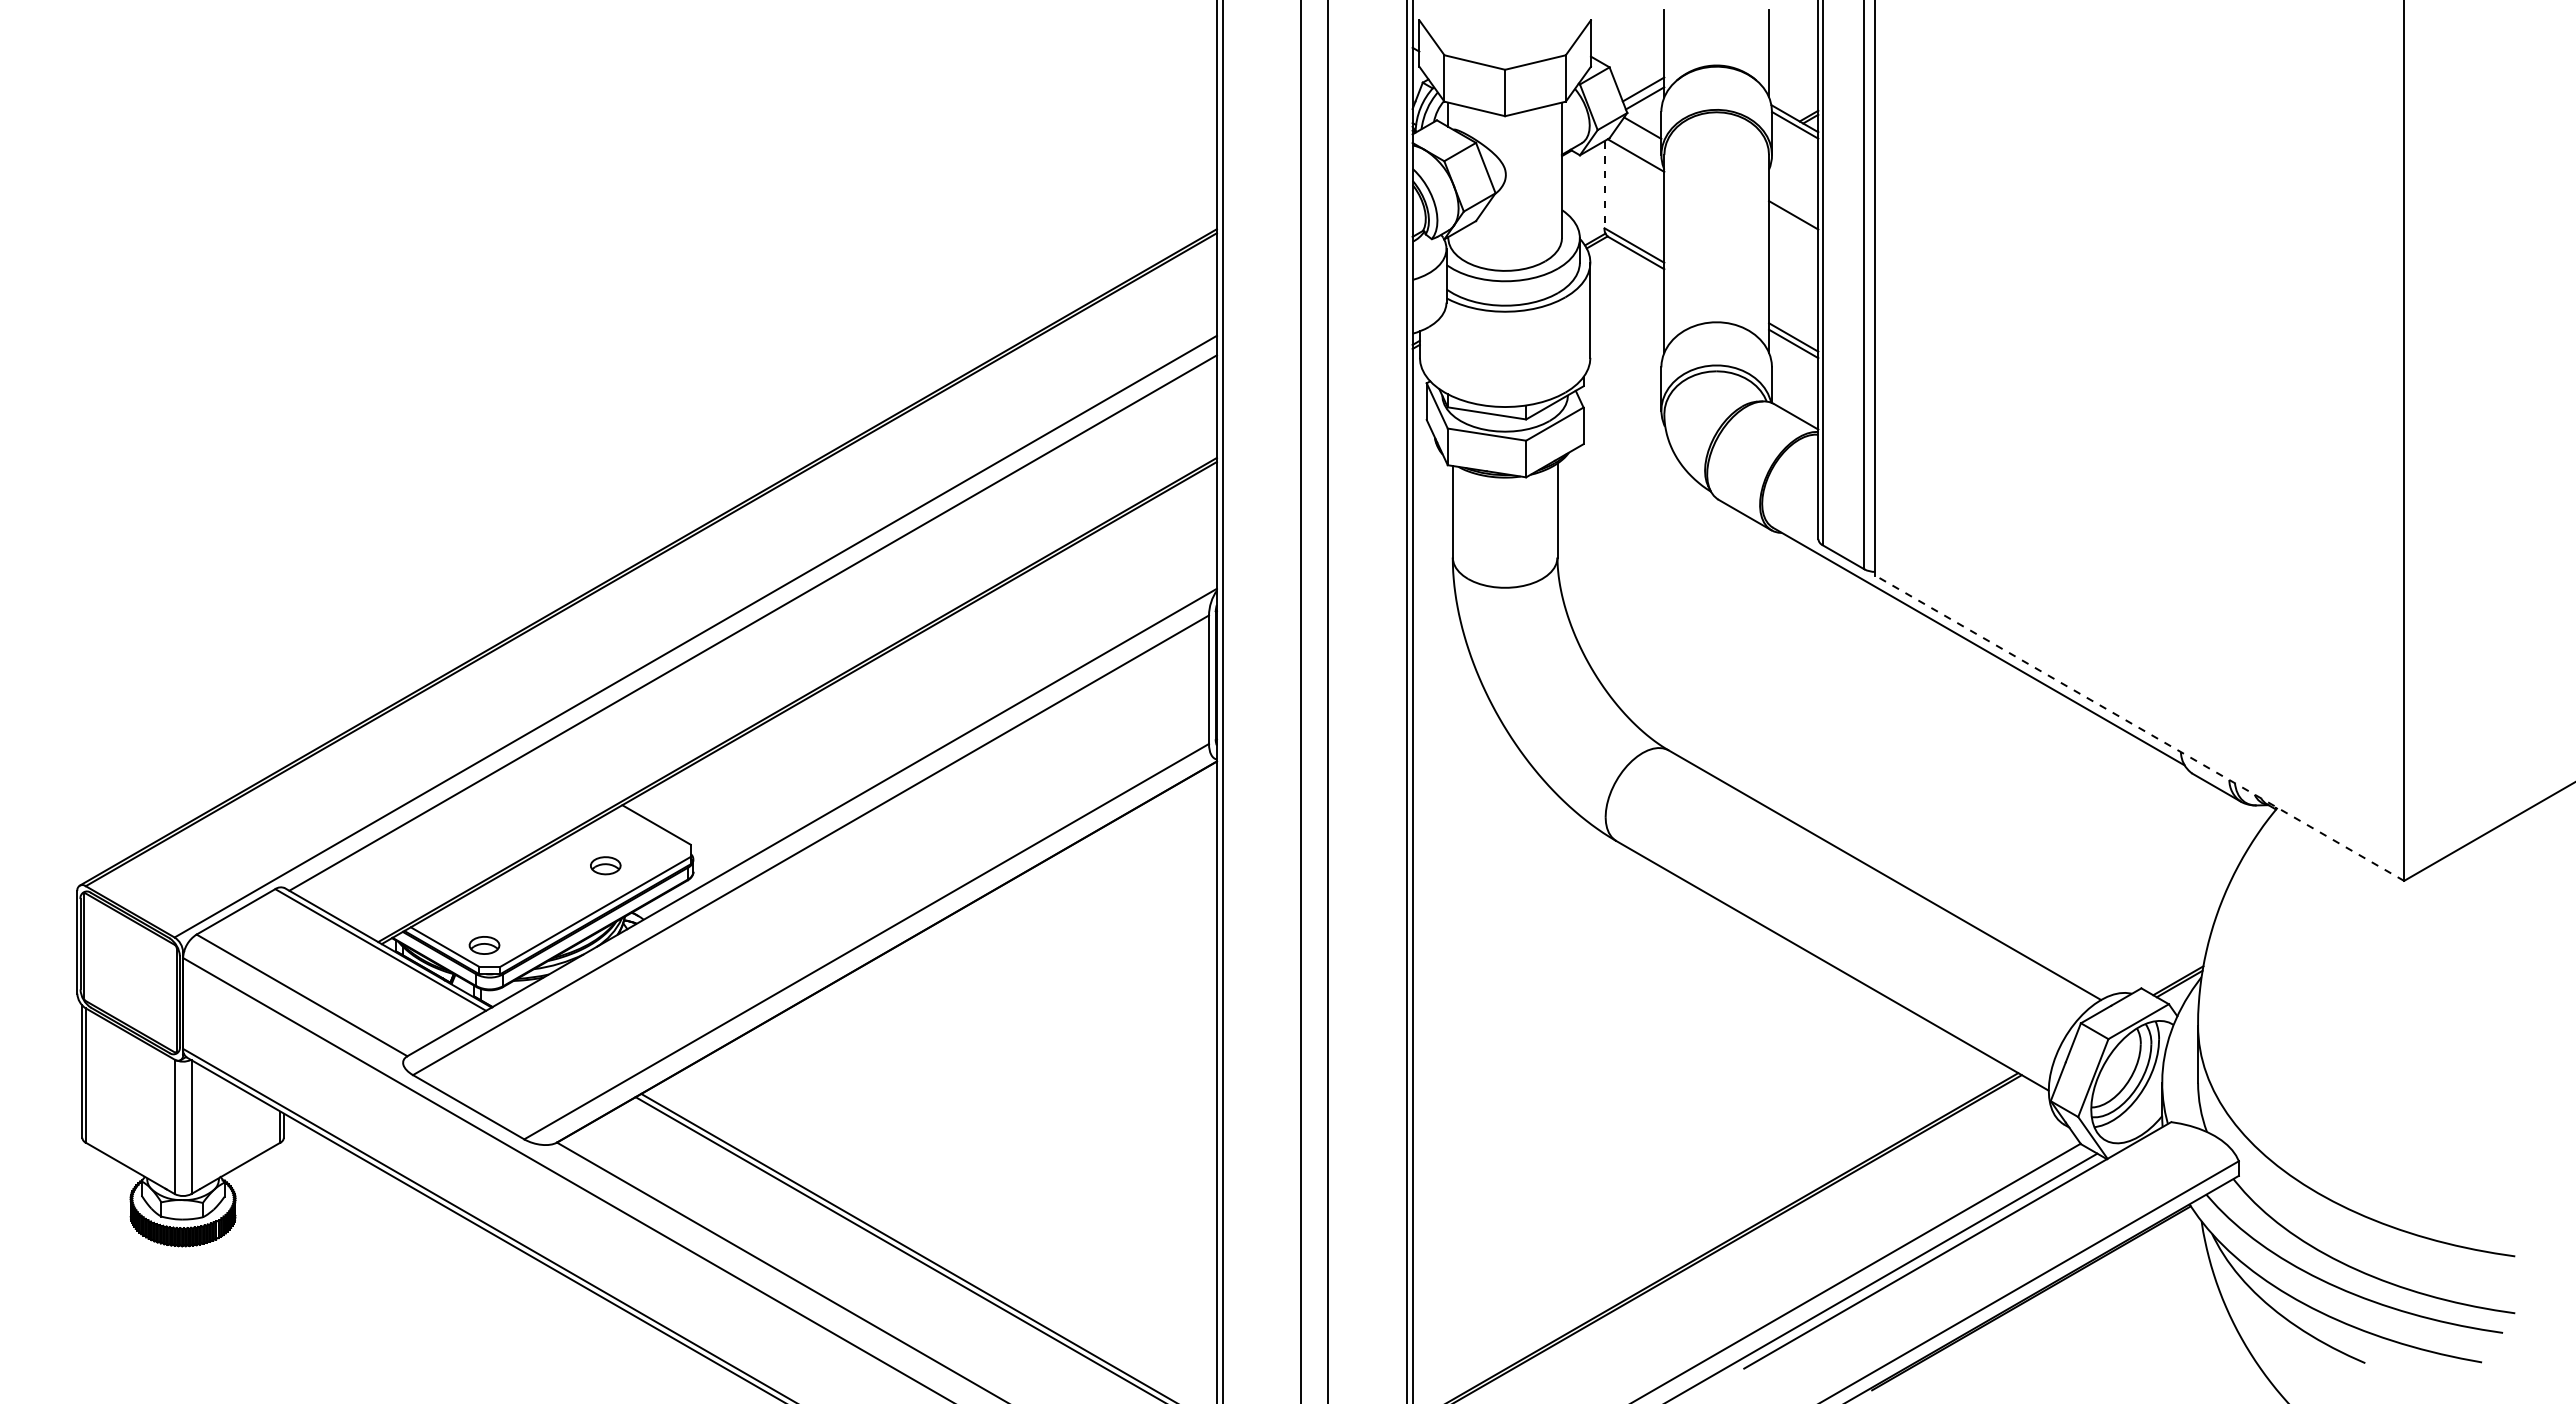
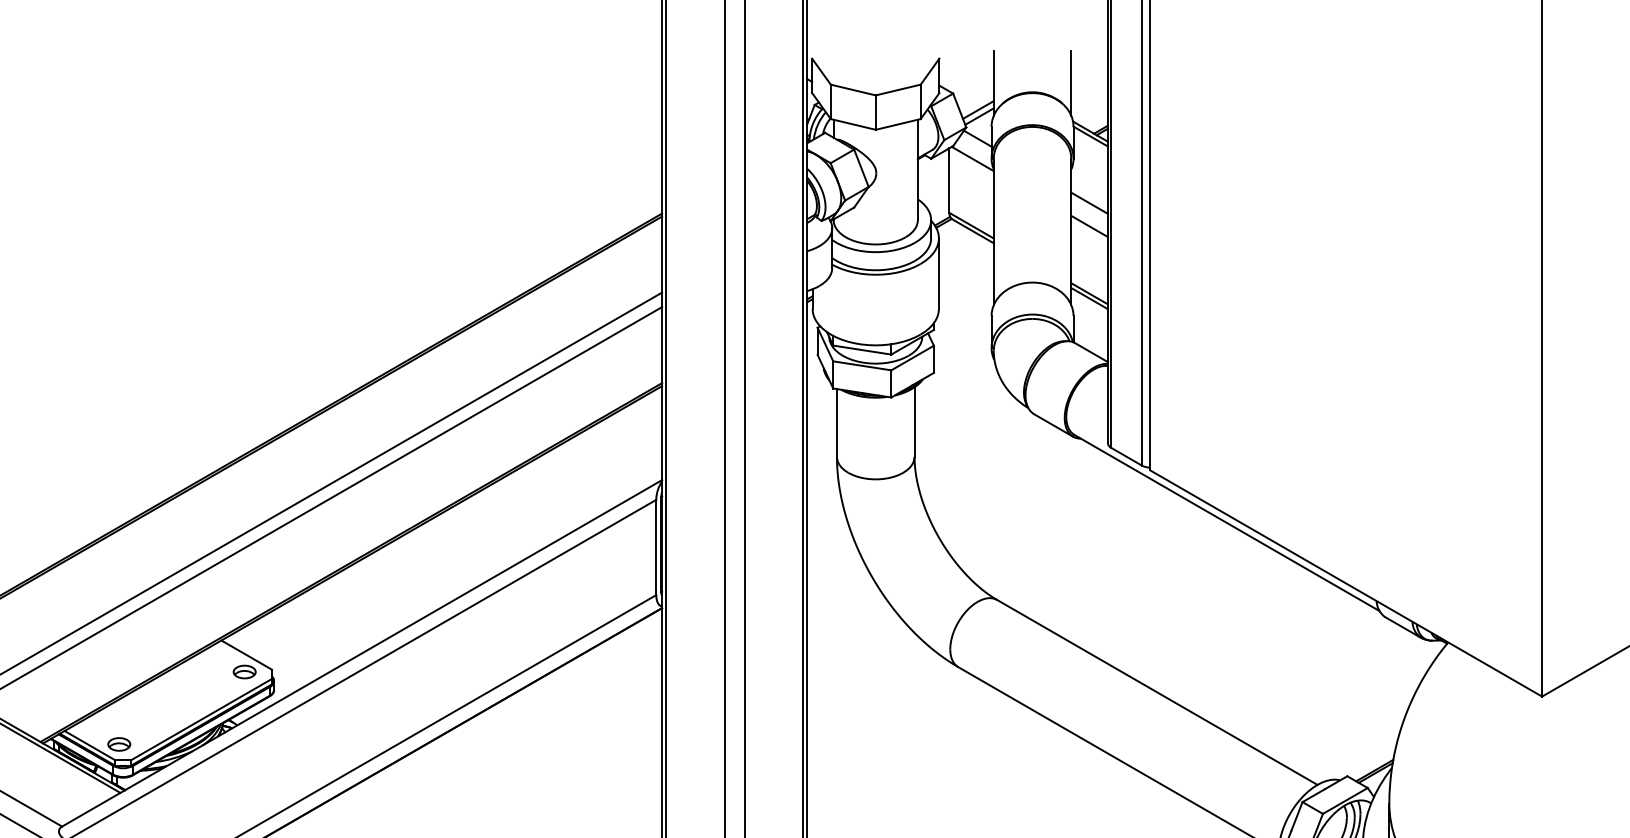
line: (1604, 184) -> (949, 180), dashed -> solid
line: (1793, 246) -> (1089, 226), added
line: (2139, 728) -> (1345, 583), dashed -> solid
part: (605, 865) -> (244, 671), moved

